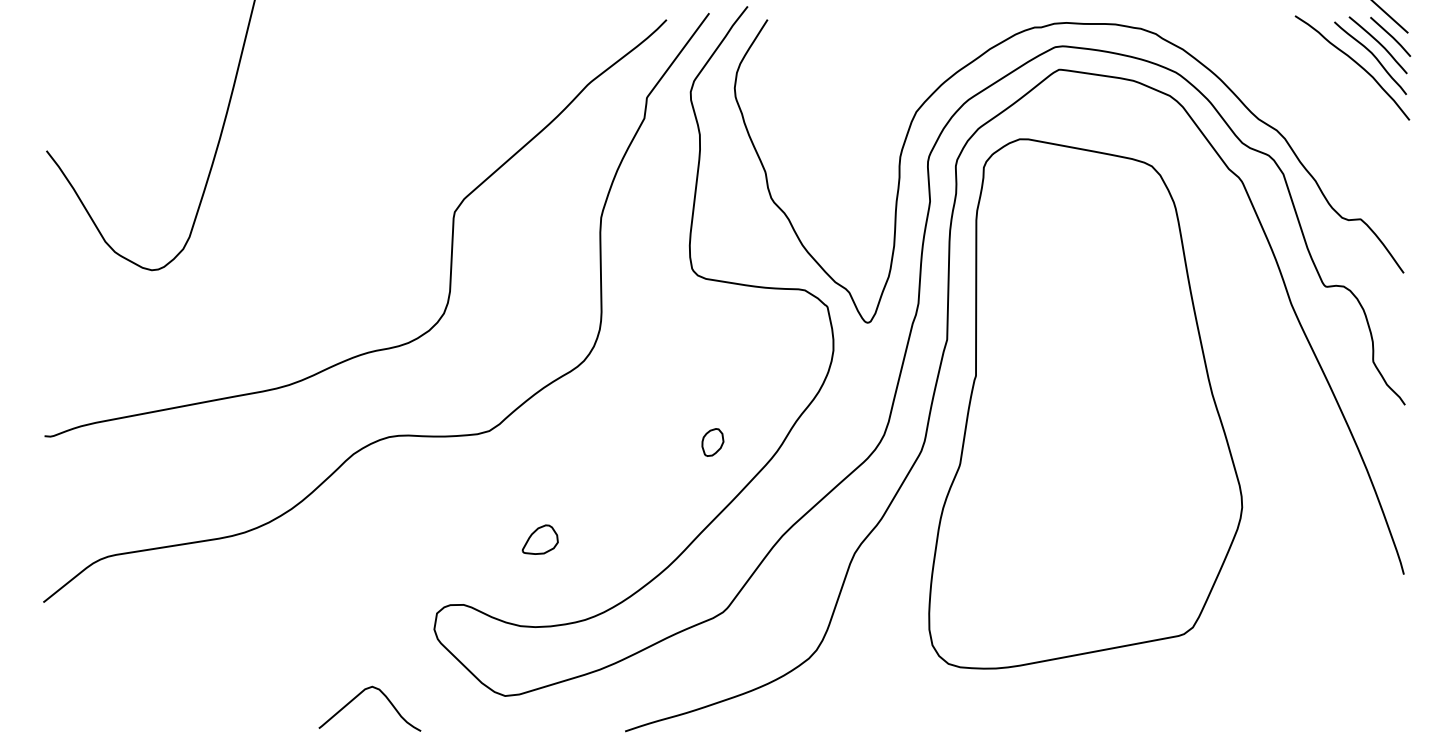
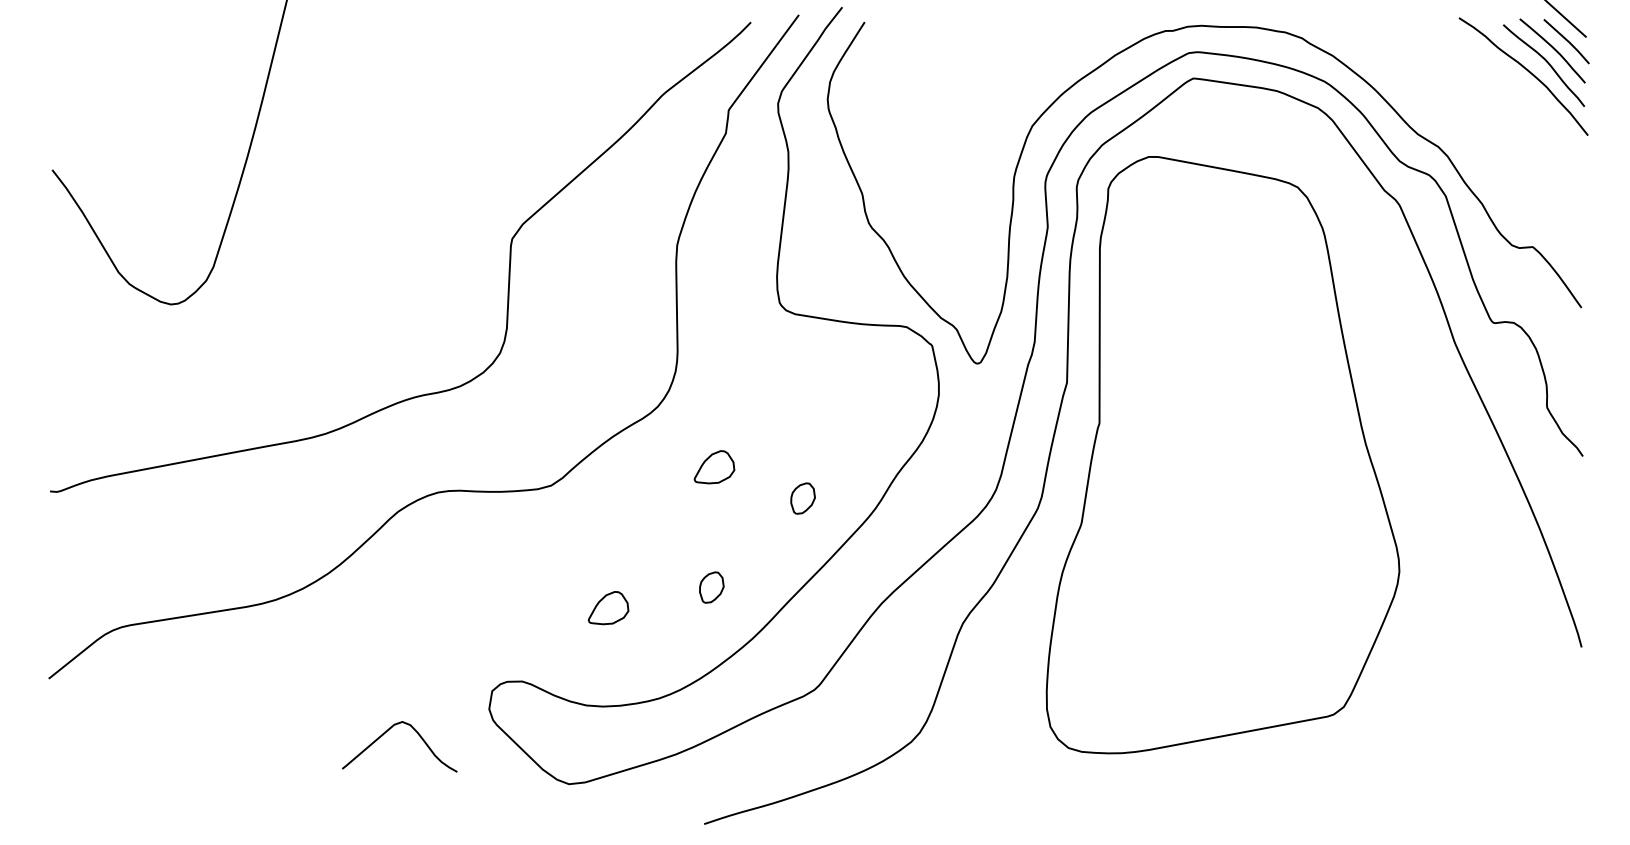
part: (633, 414) -> (713, 467), added
part: (631, 521) -> (711, 587), added
curve: (358, 696) -> (386, 732), moved

